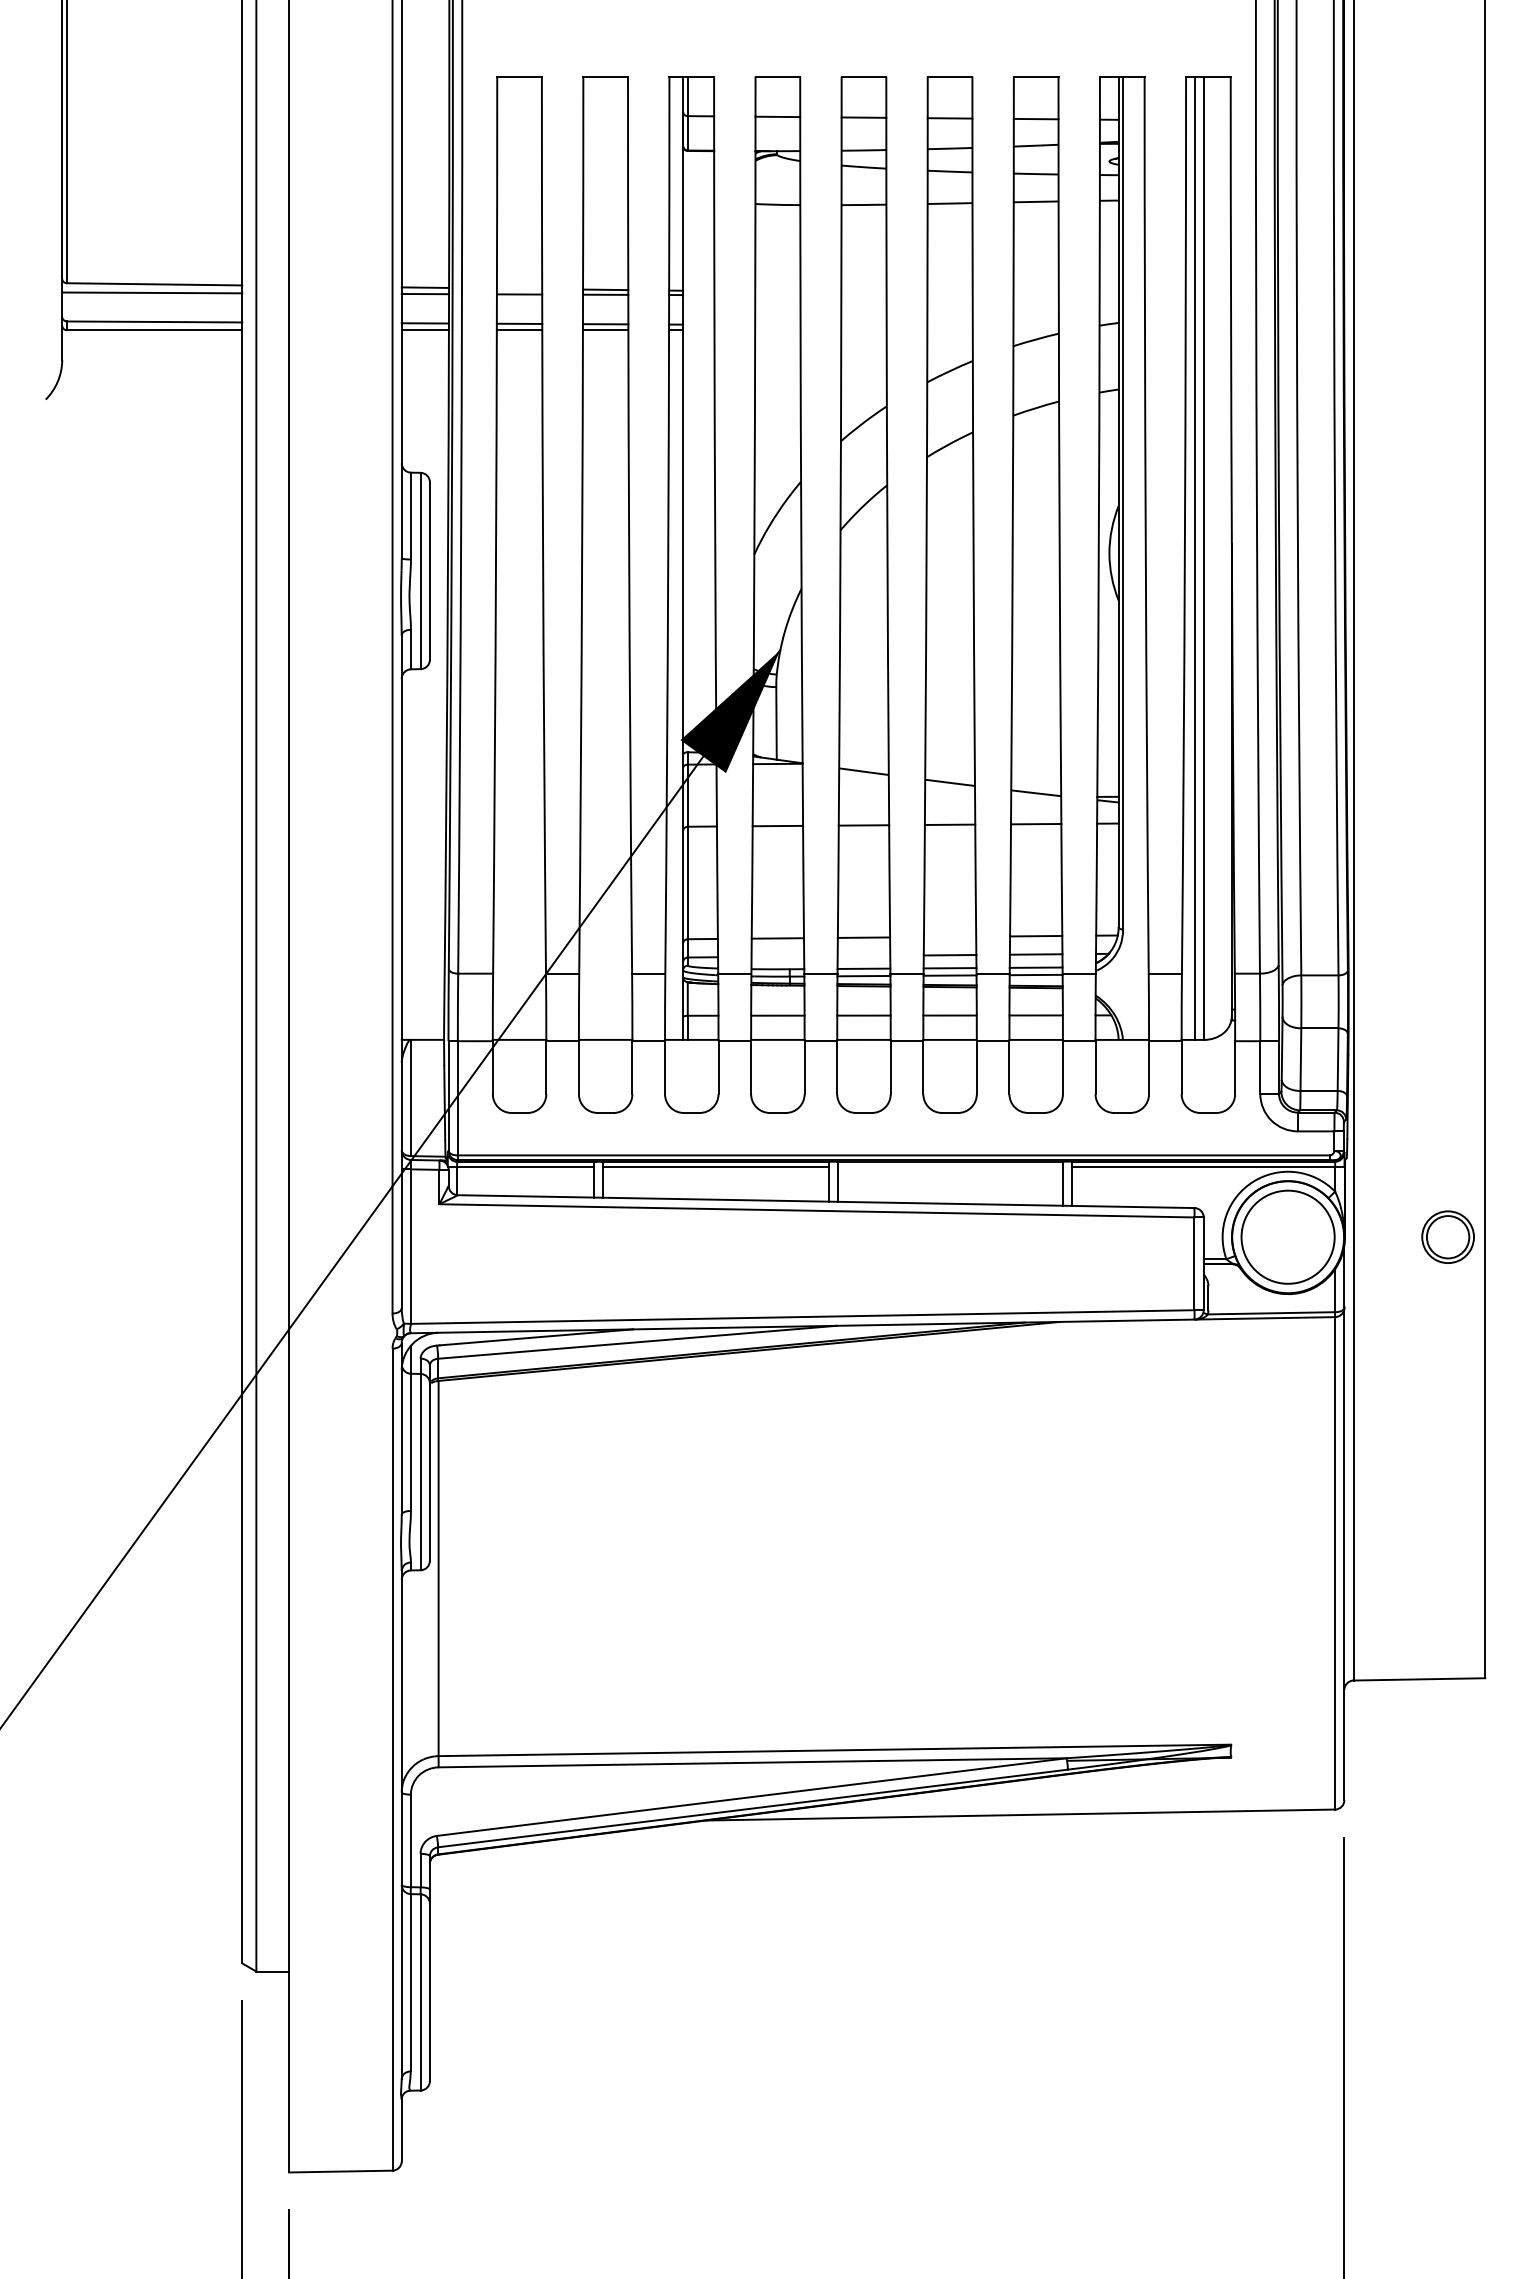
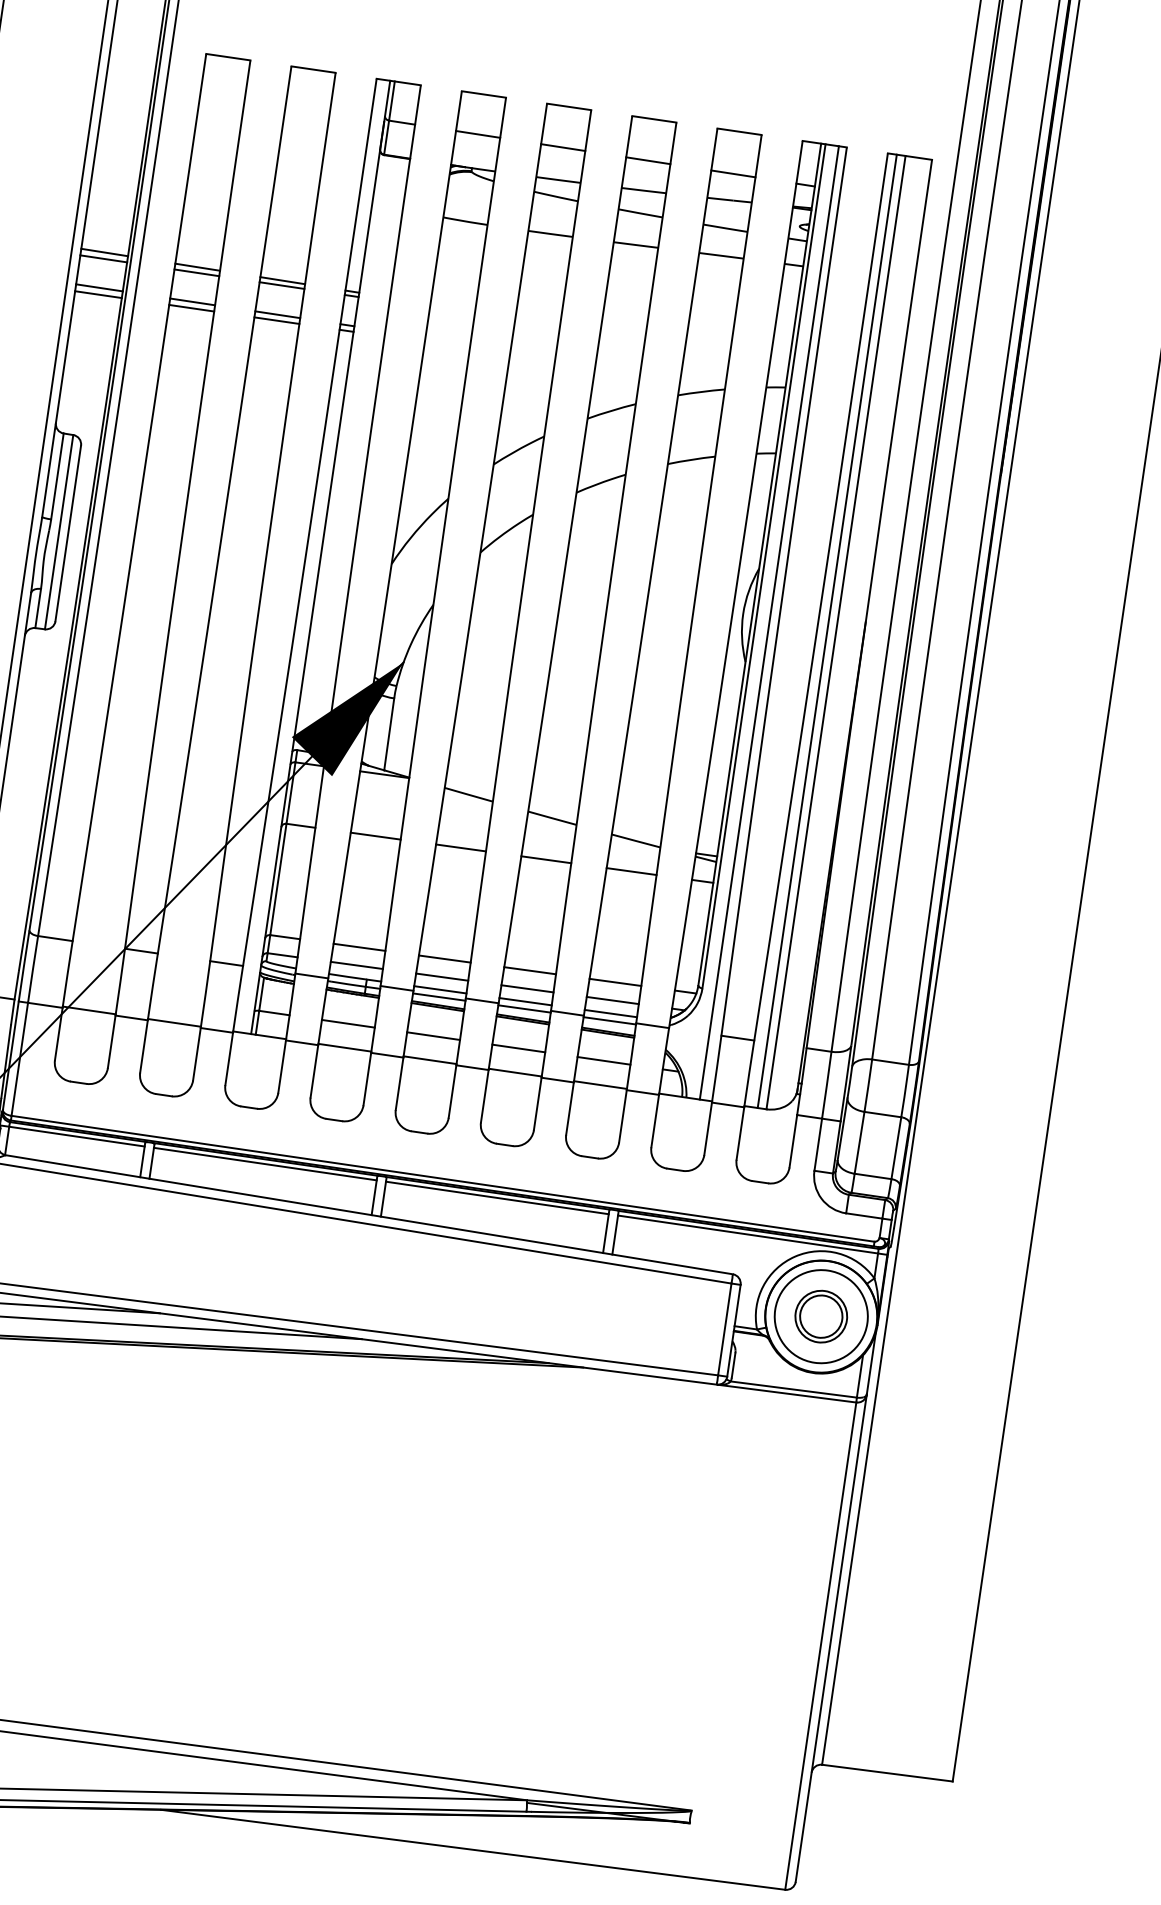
line: (519, 288) -> (197, 266), added
line: (1136, 557) -> (769, 622), added
line: (949, 936) -> (529, 970), added
line: (863, 955) -> (441, 976), added
line: (777, 956) -> (356, 965), added
line: (950, 1166) -> (497, 1197), added
part: (1447, 1236) -> (820, 1315), moved

